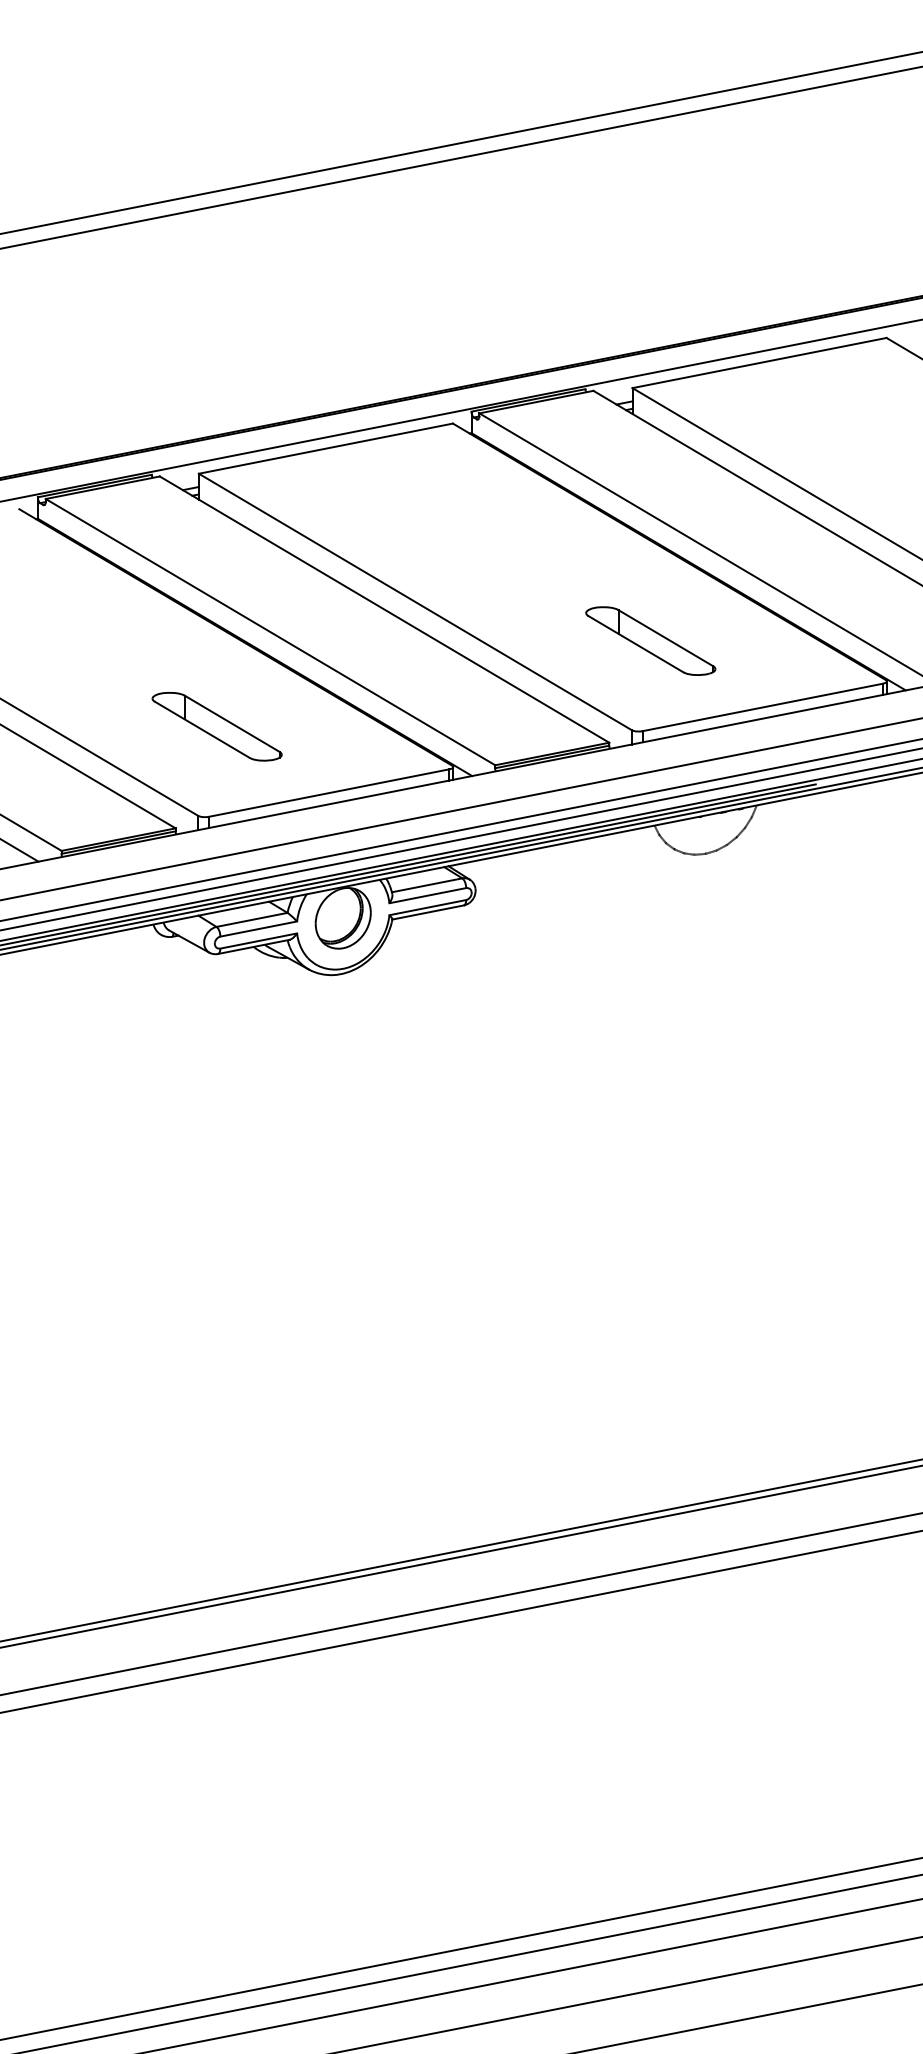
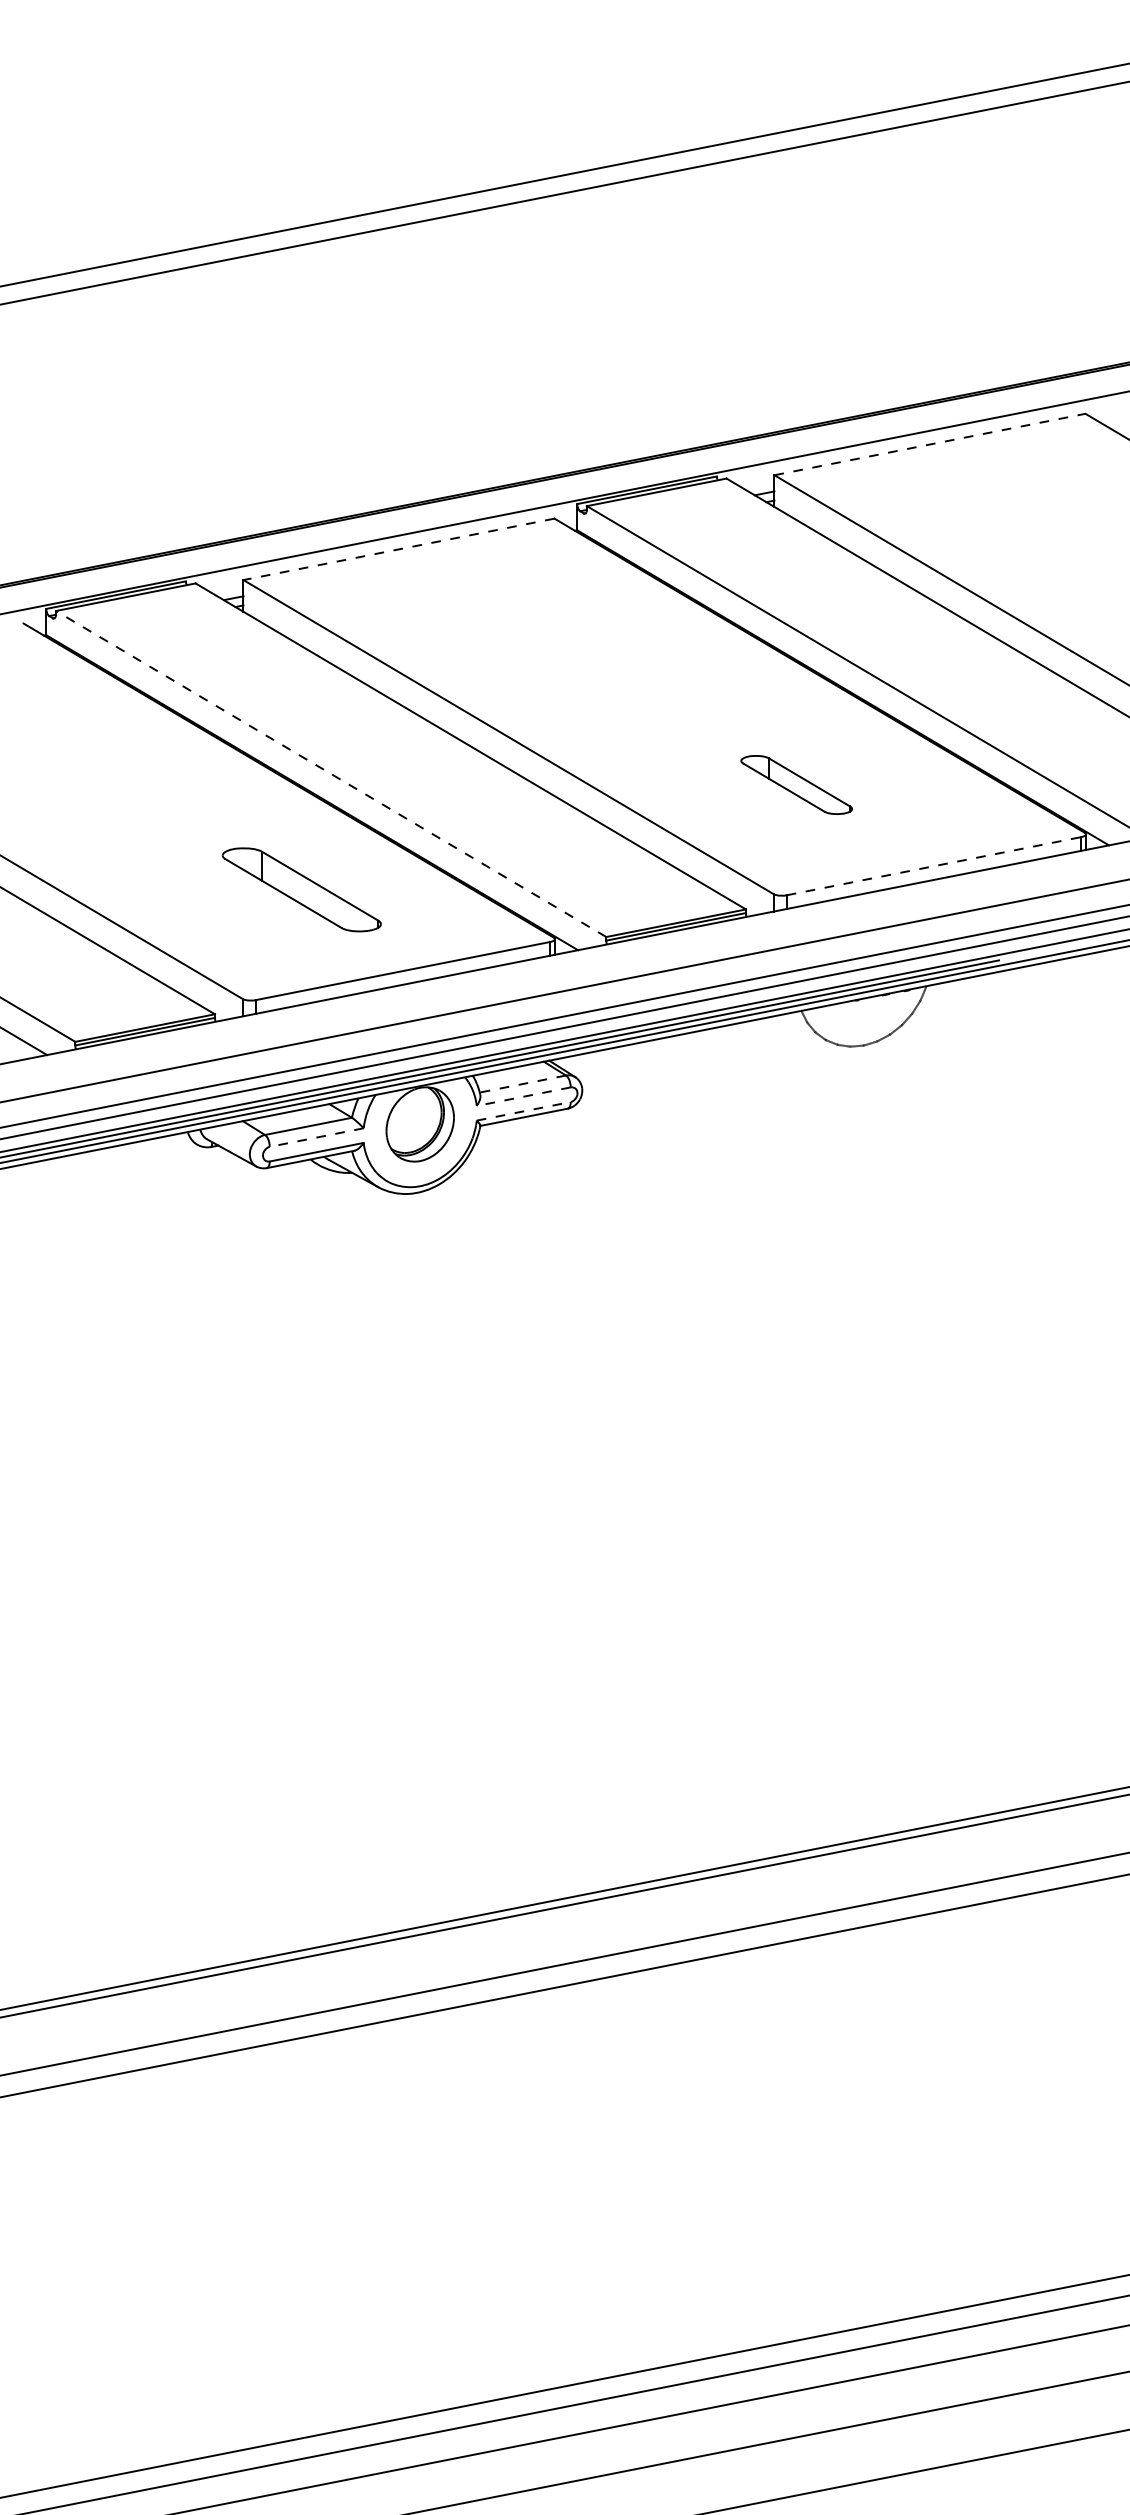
line: (759, 363) -> (929, 444), solid -> dashed
line: (326, 448) -> (399, 549), solid -> dashed
line: (270, 632) -> (331, 774), solid -> dashed
part: (650, 640) -> (796, 784), size x0.7
line: (763, 707) -> (934, 866), solid -> dashed
part: (216, 726) -> (301, 889), moved
line: (426, 885) -> (522, 1084), solid -> dashed
line: (427, 895) -> (523, 1096), solid -> dashed
line: (427, 907) -> (523, 1111), solid -> dashed
line: (258, 928) -> (316, 1137), solid -> dashed

